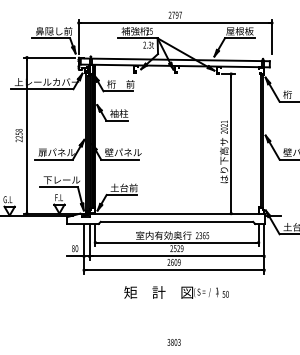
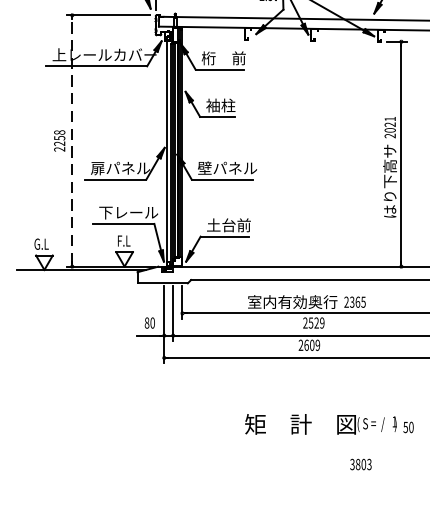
line: (26, 135) -> (71, 140), solid -> dashed
text: (176, 292) -> (329, 424), moved
text: (173, 342) -> (359, 464), moved

